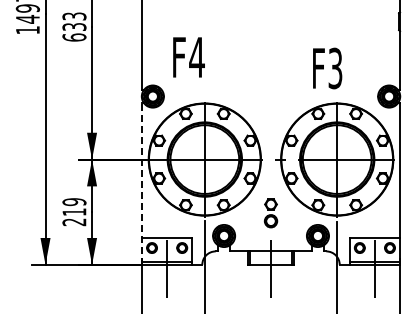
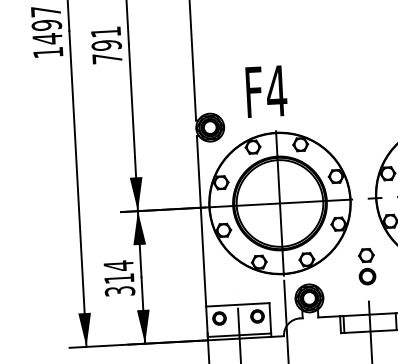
text: (74, 26) -> (106, 44), 633 -> 791
text: (188, 57) -> (265, 91), moved
line: (141, 183) -> (201, 237), dashed -> solid
text: (74, 212) -> (119, 279), 219 -> 314

